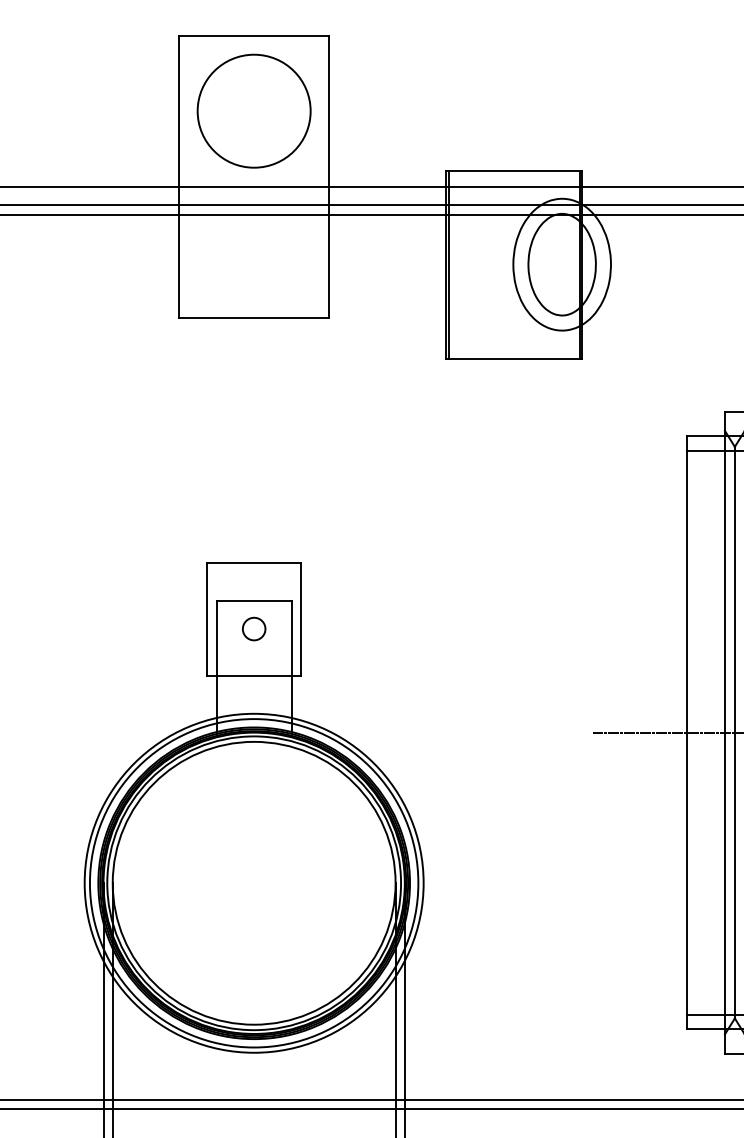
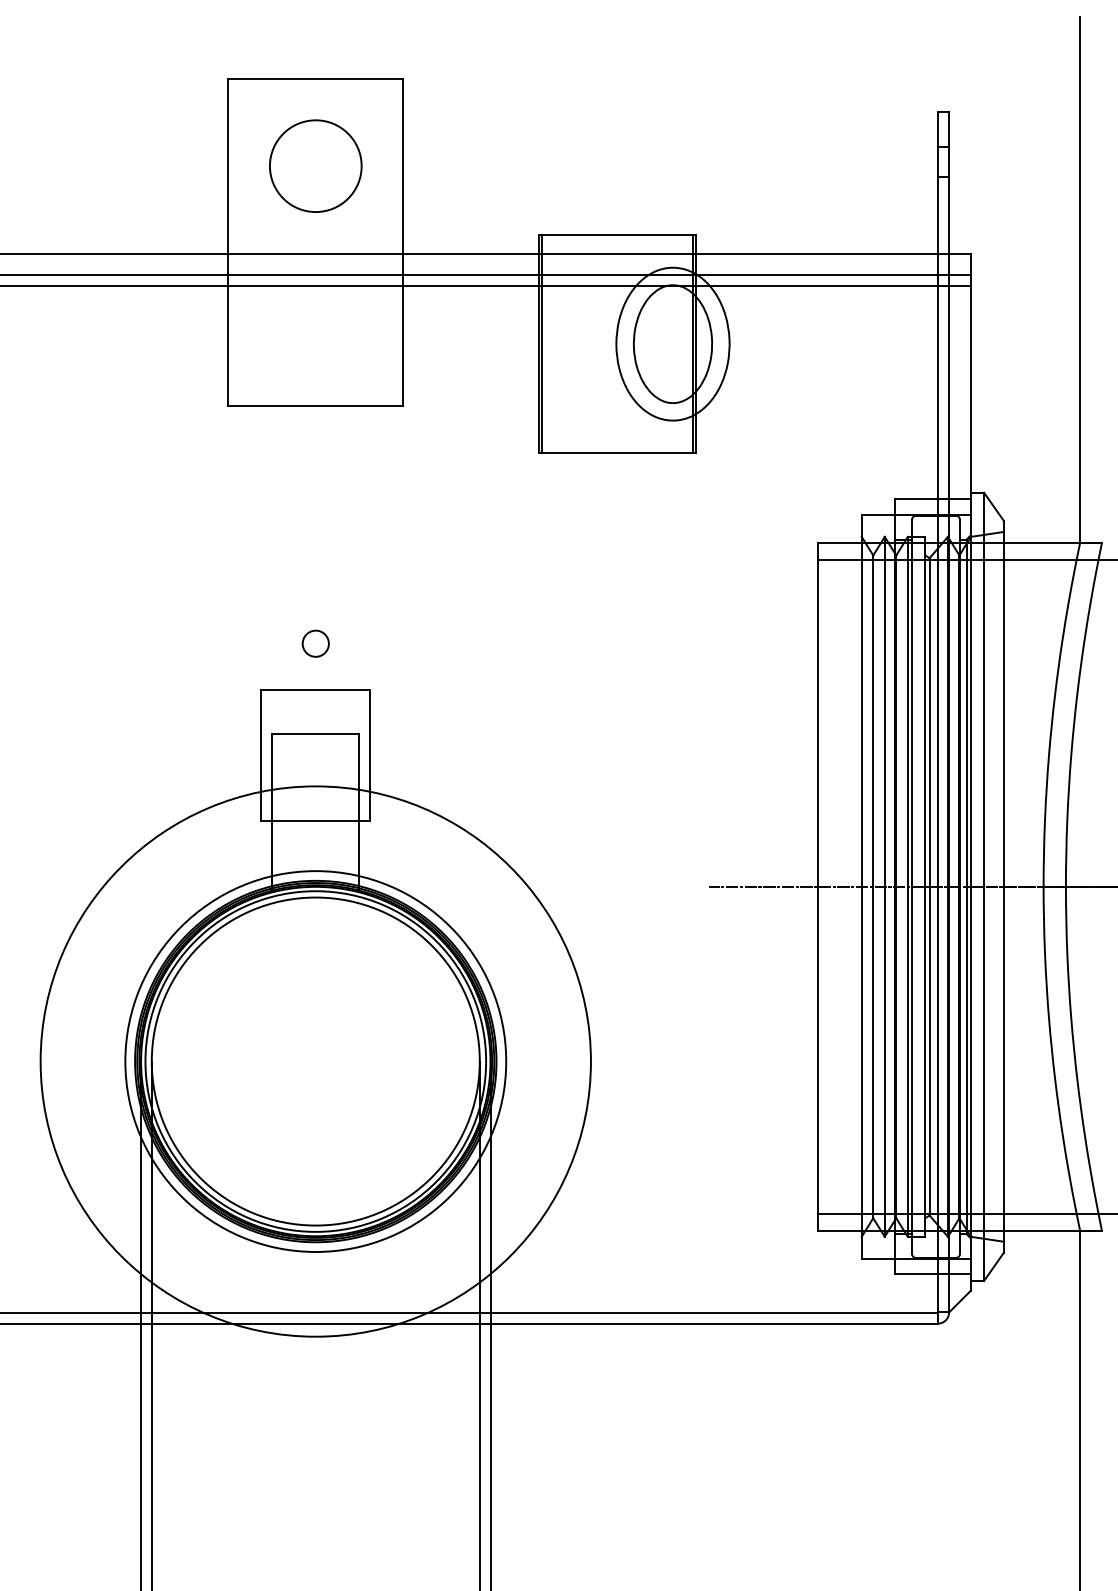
circle: (253, 110) -> (315, 165), size x0.7
circle: (253, 628) -> (315, 643), moved
circle: (253, 883) -> (315, 1061), size x1.4

